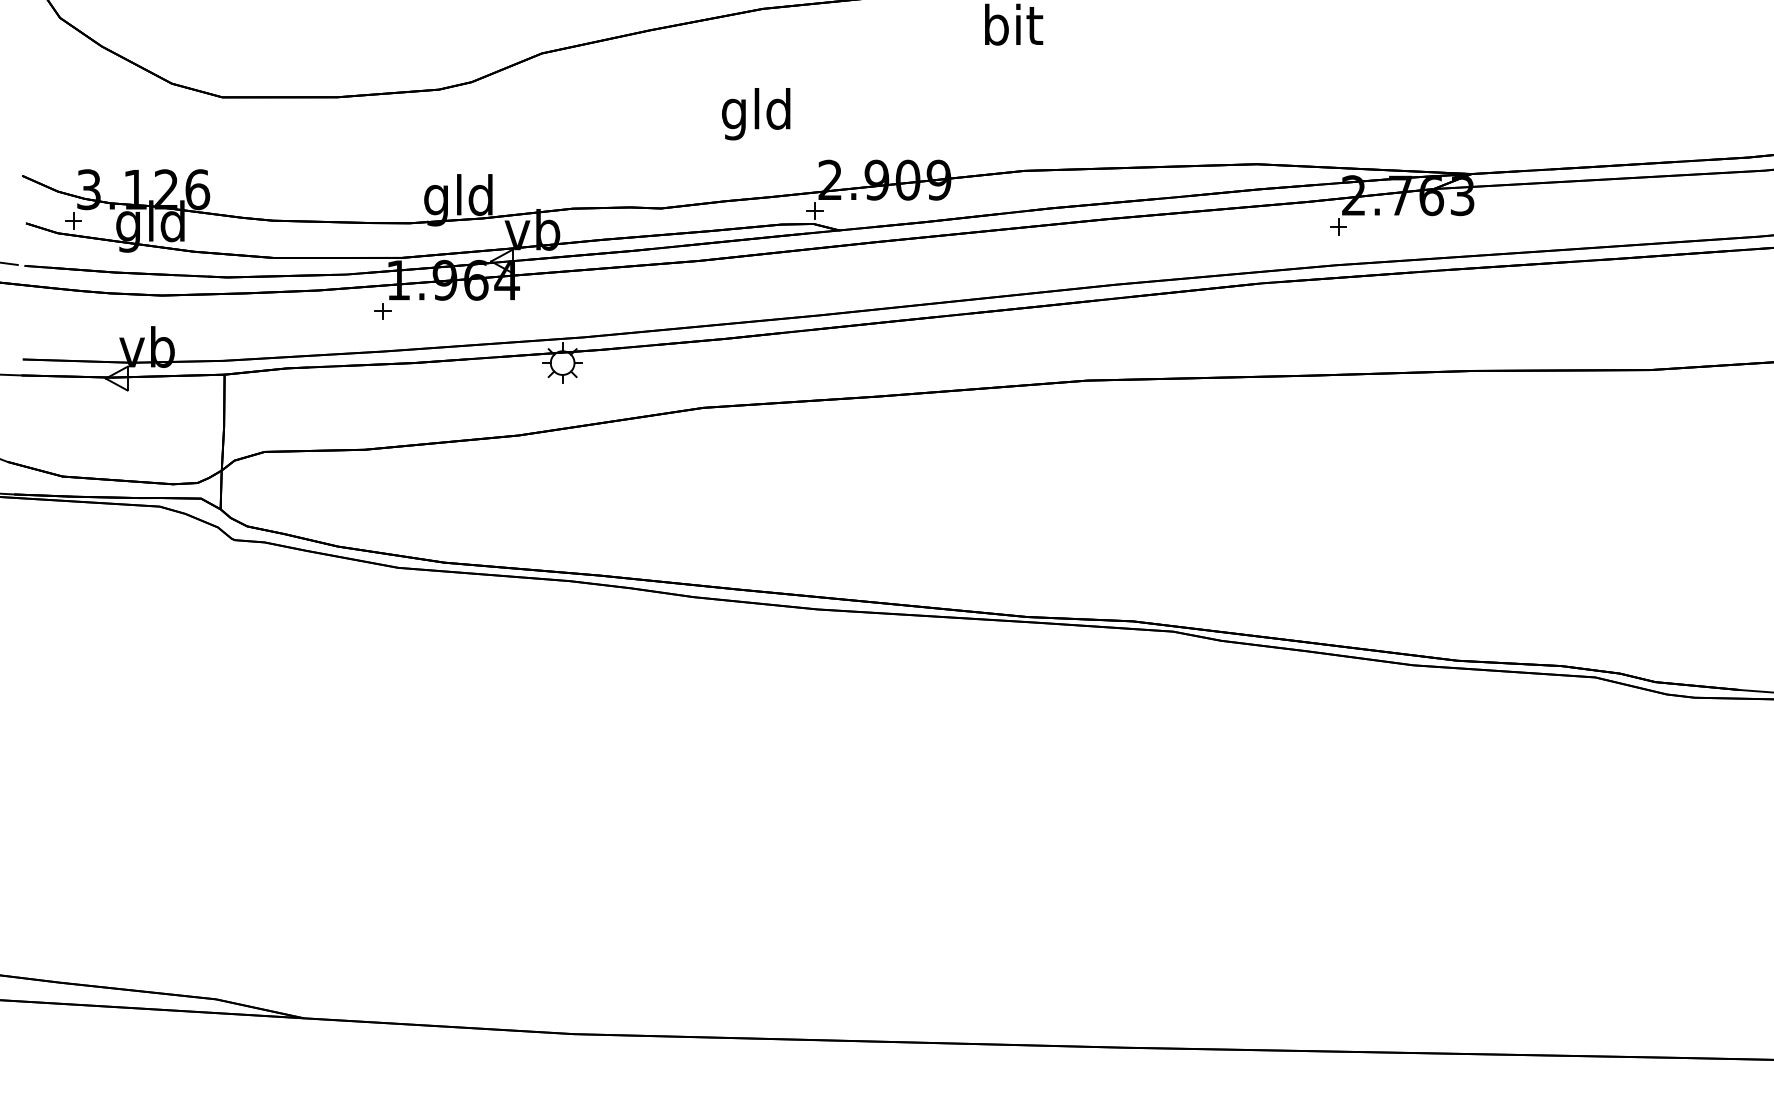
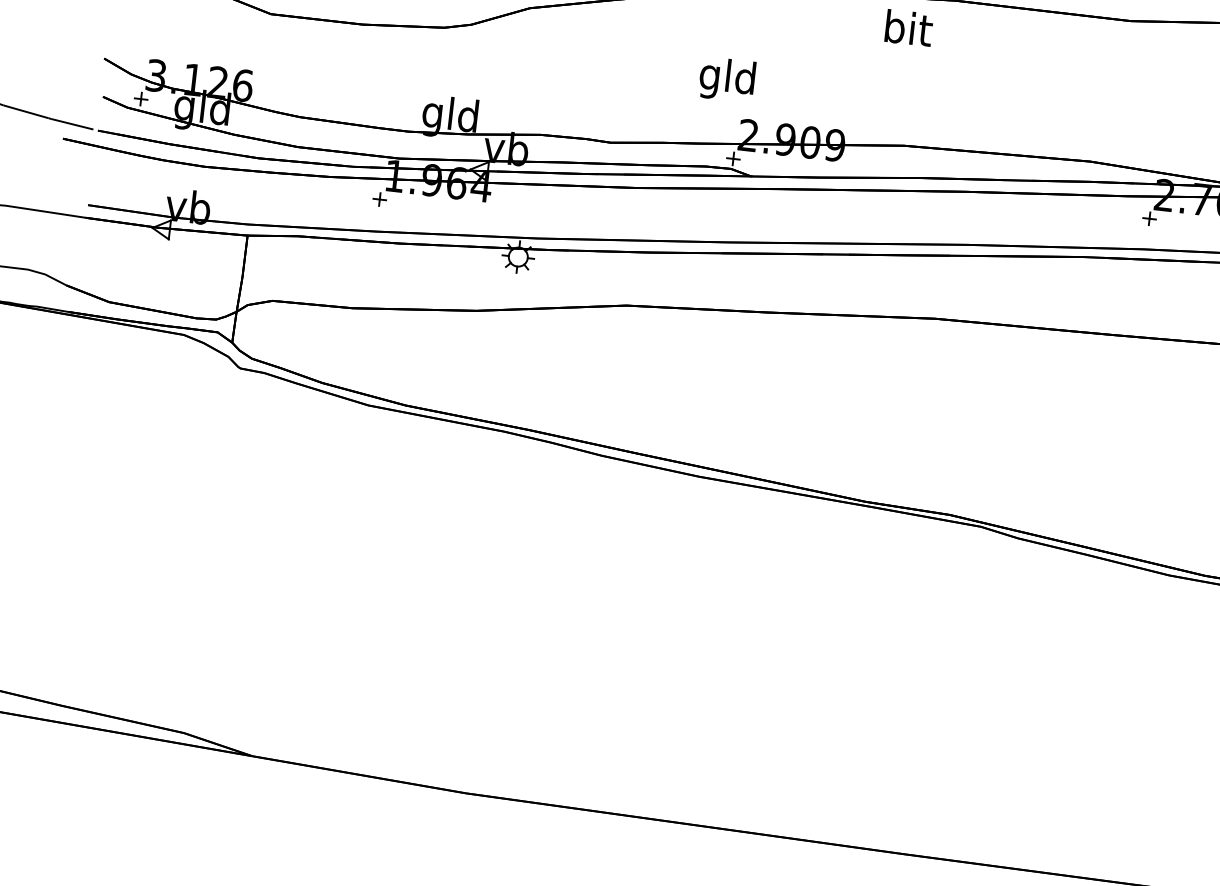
text: (756, 114) -> (727, 80), moved

